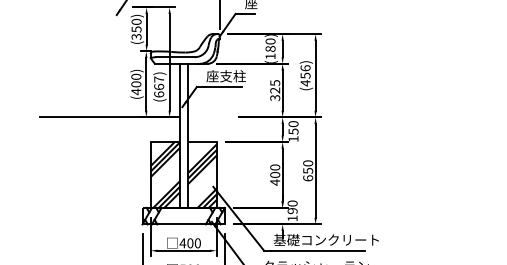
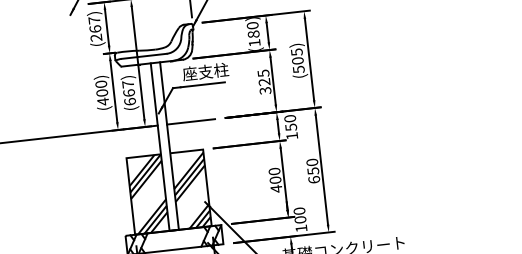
text: (136, 28) -> (95, 28), (350) -> (267)
text: (305, 75) -> (297, 60), (456) -> (505)
line: (208, 117) -> (190, 122), added
text: (292, 211) -> (300, 220), 190 -> 100

